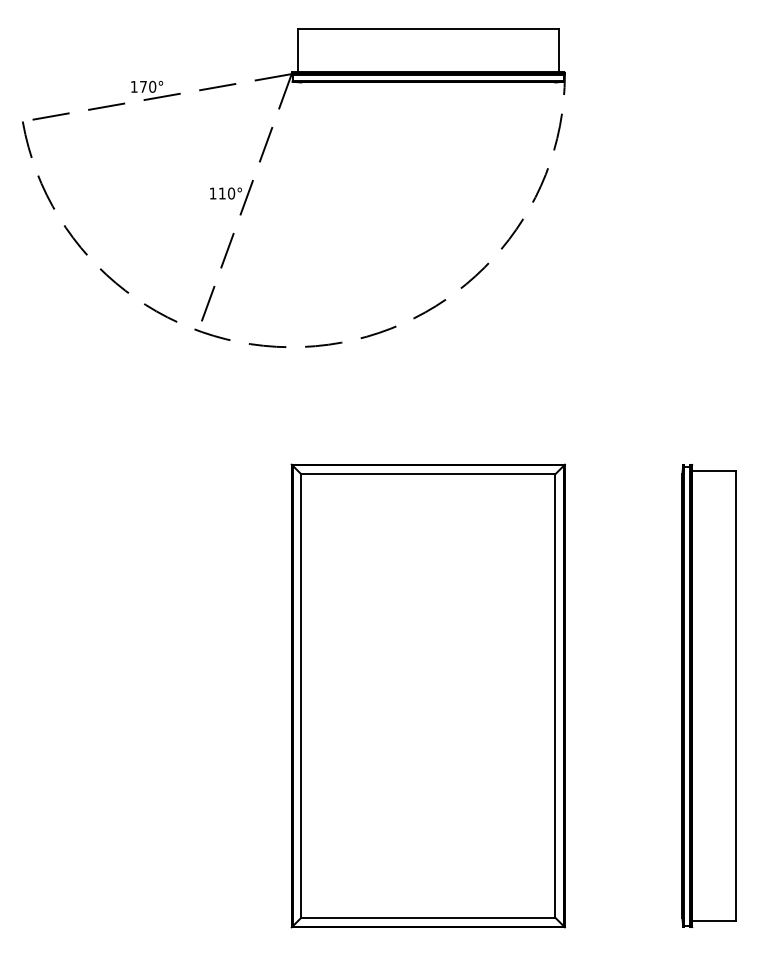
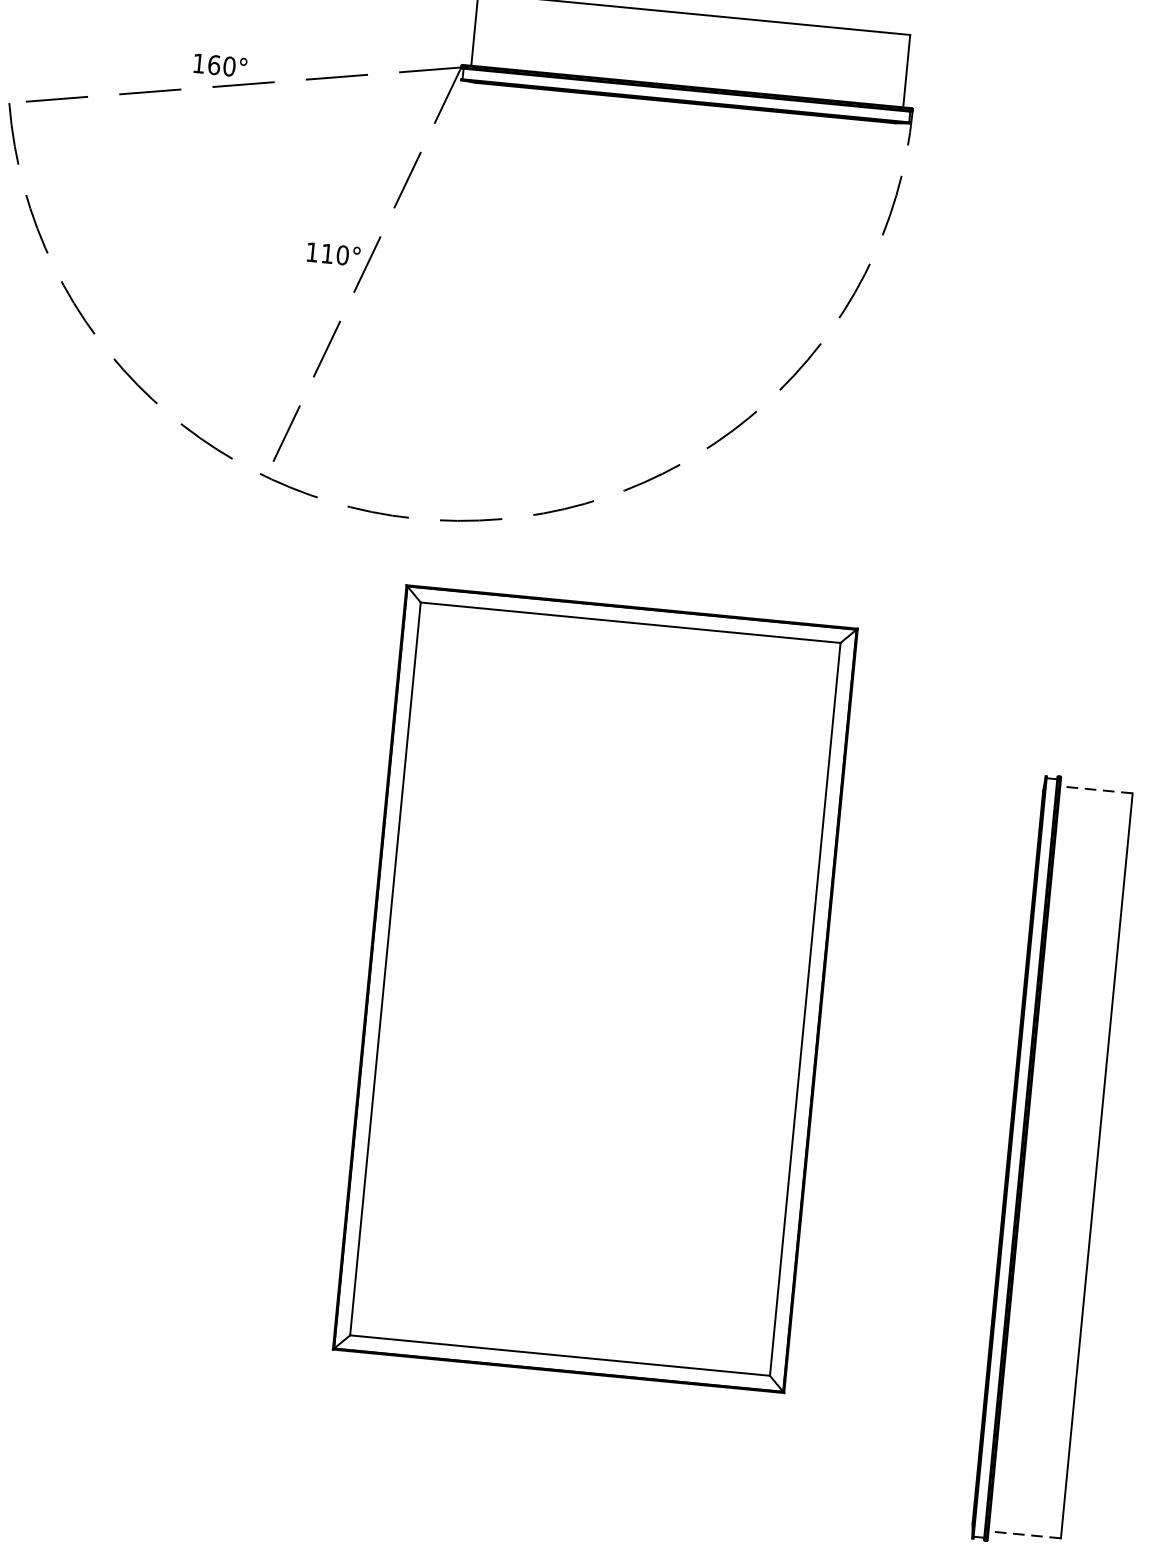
text: (143, 86) -> (214, 64), 170° -> 160°
line: (714, 470) -> (1096, 789), solid -> dashed
part: (427, 695) -> (594, 988), moved
line: (714, 921) -> (1025, 1534), solid -> dashed

